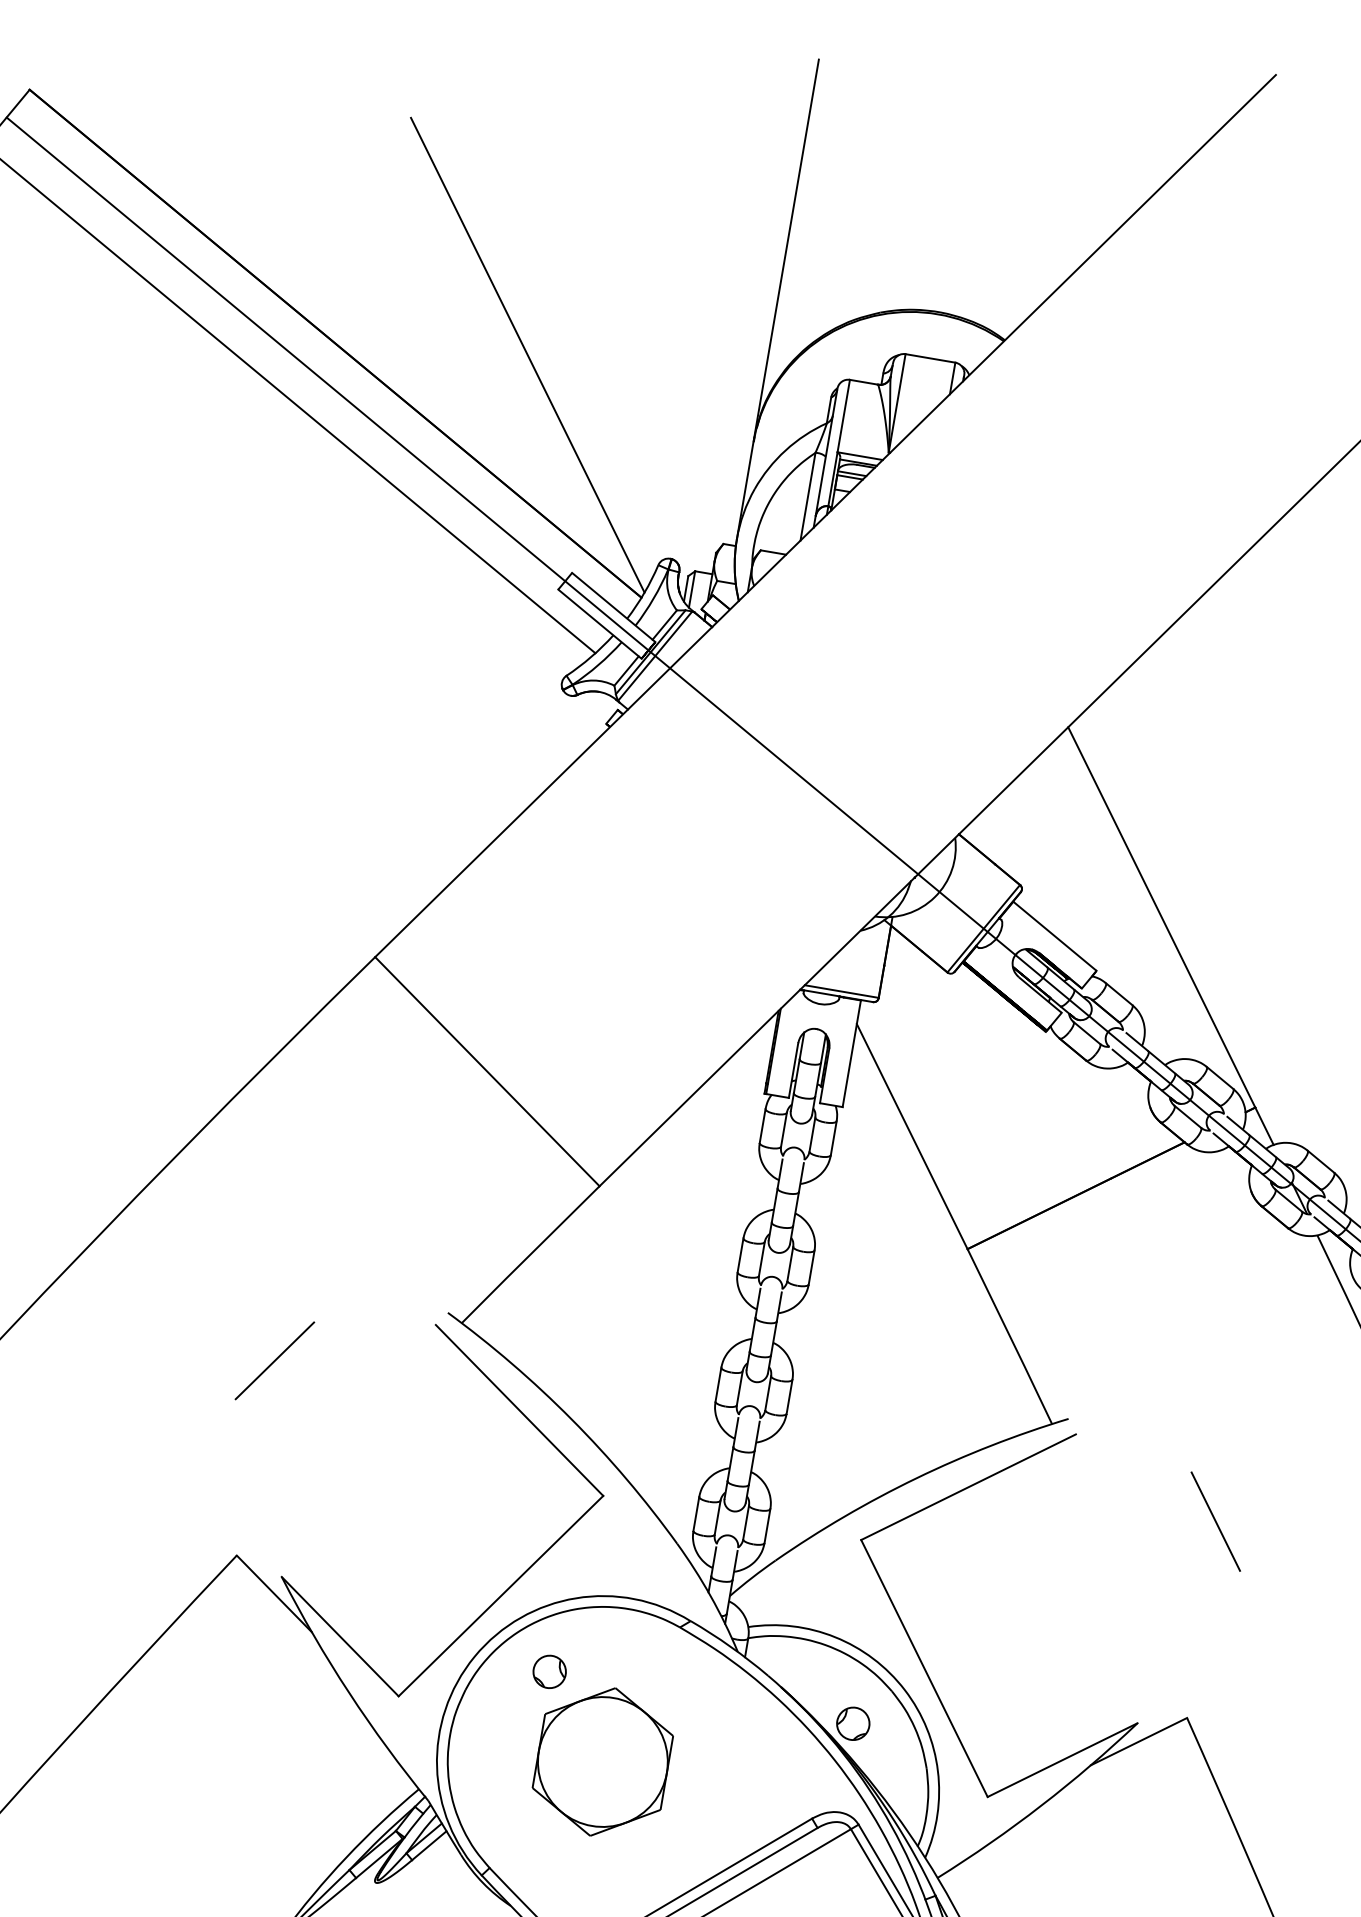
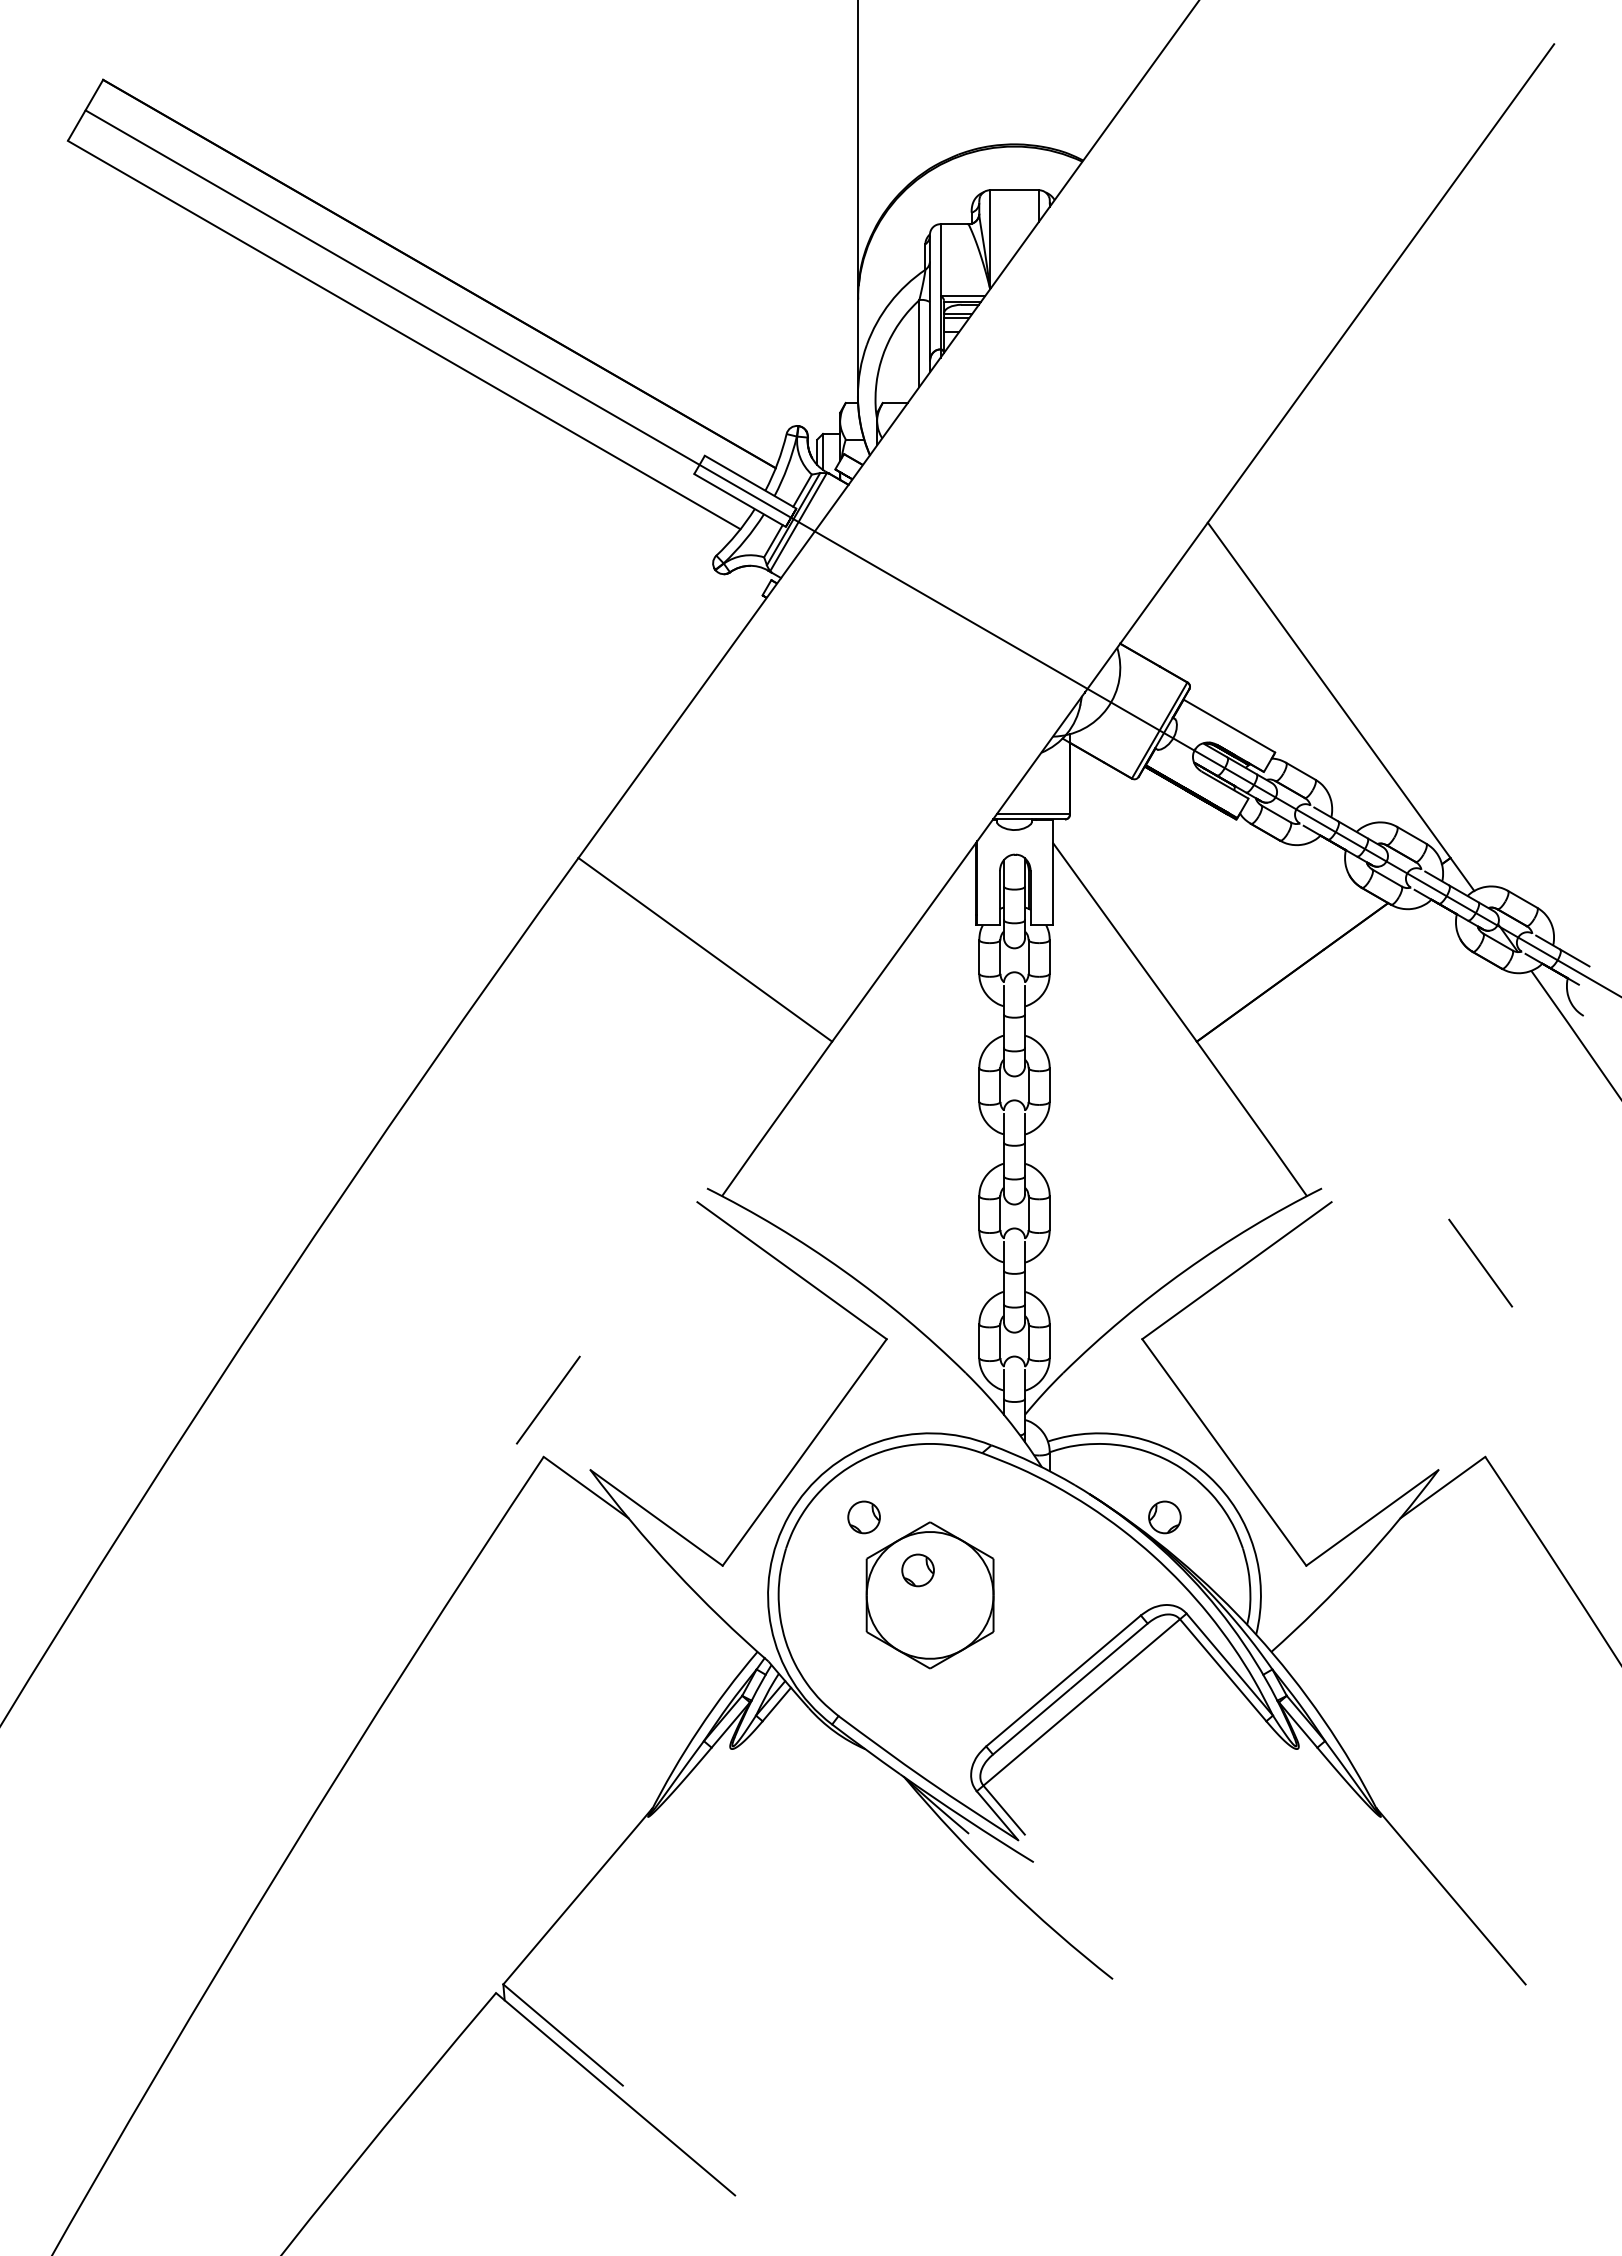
line: (526, 355) -> (625, 253), removed
line: (274, 1360) -> (547, 1399), moved
part: (594, 1734) -> (917, 1570), added

